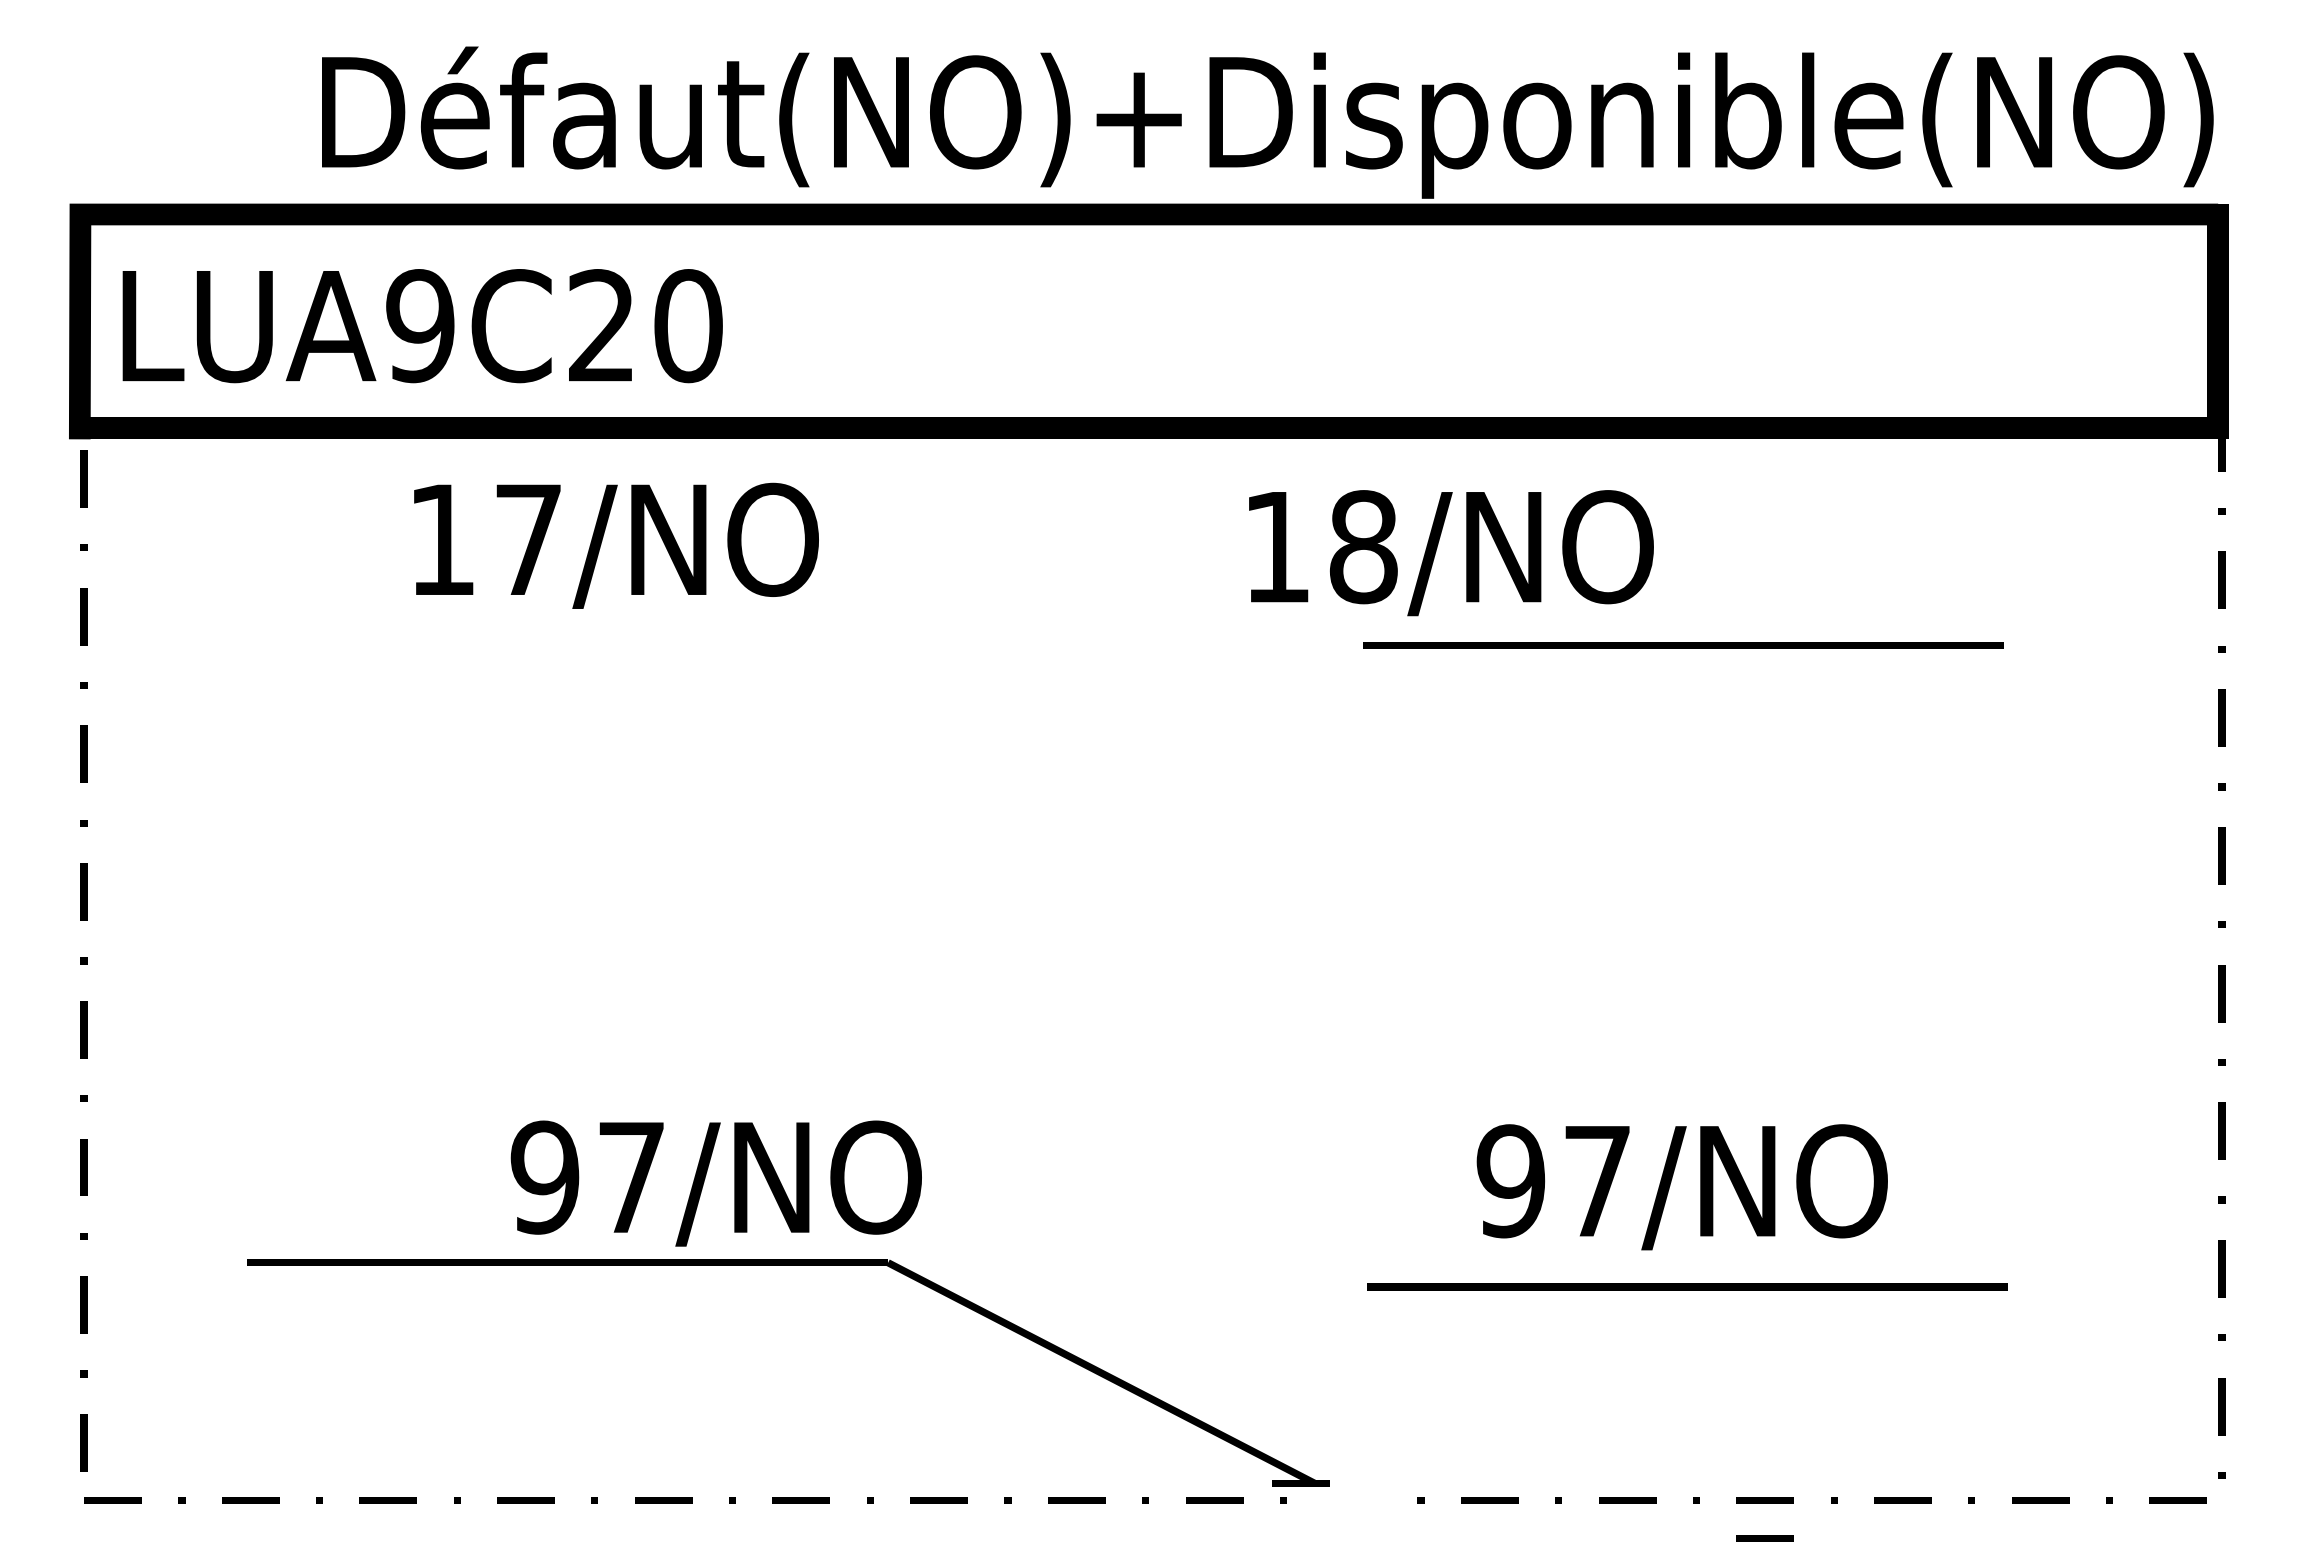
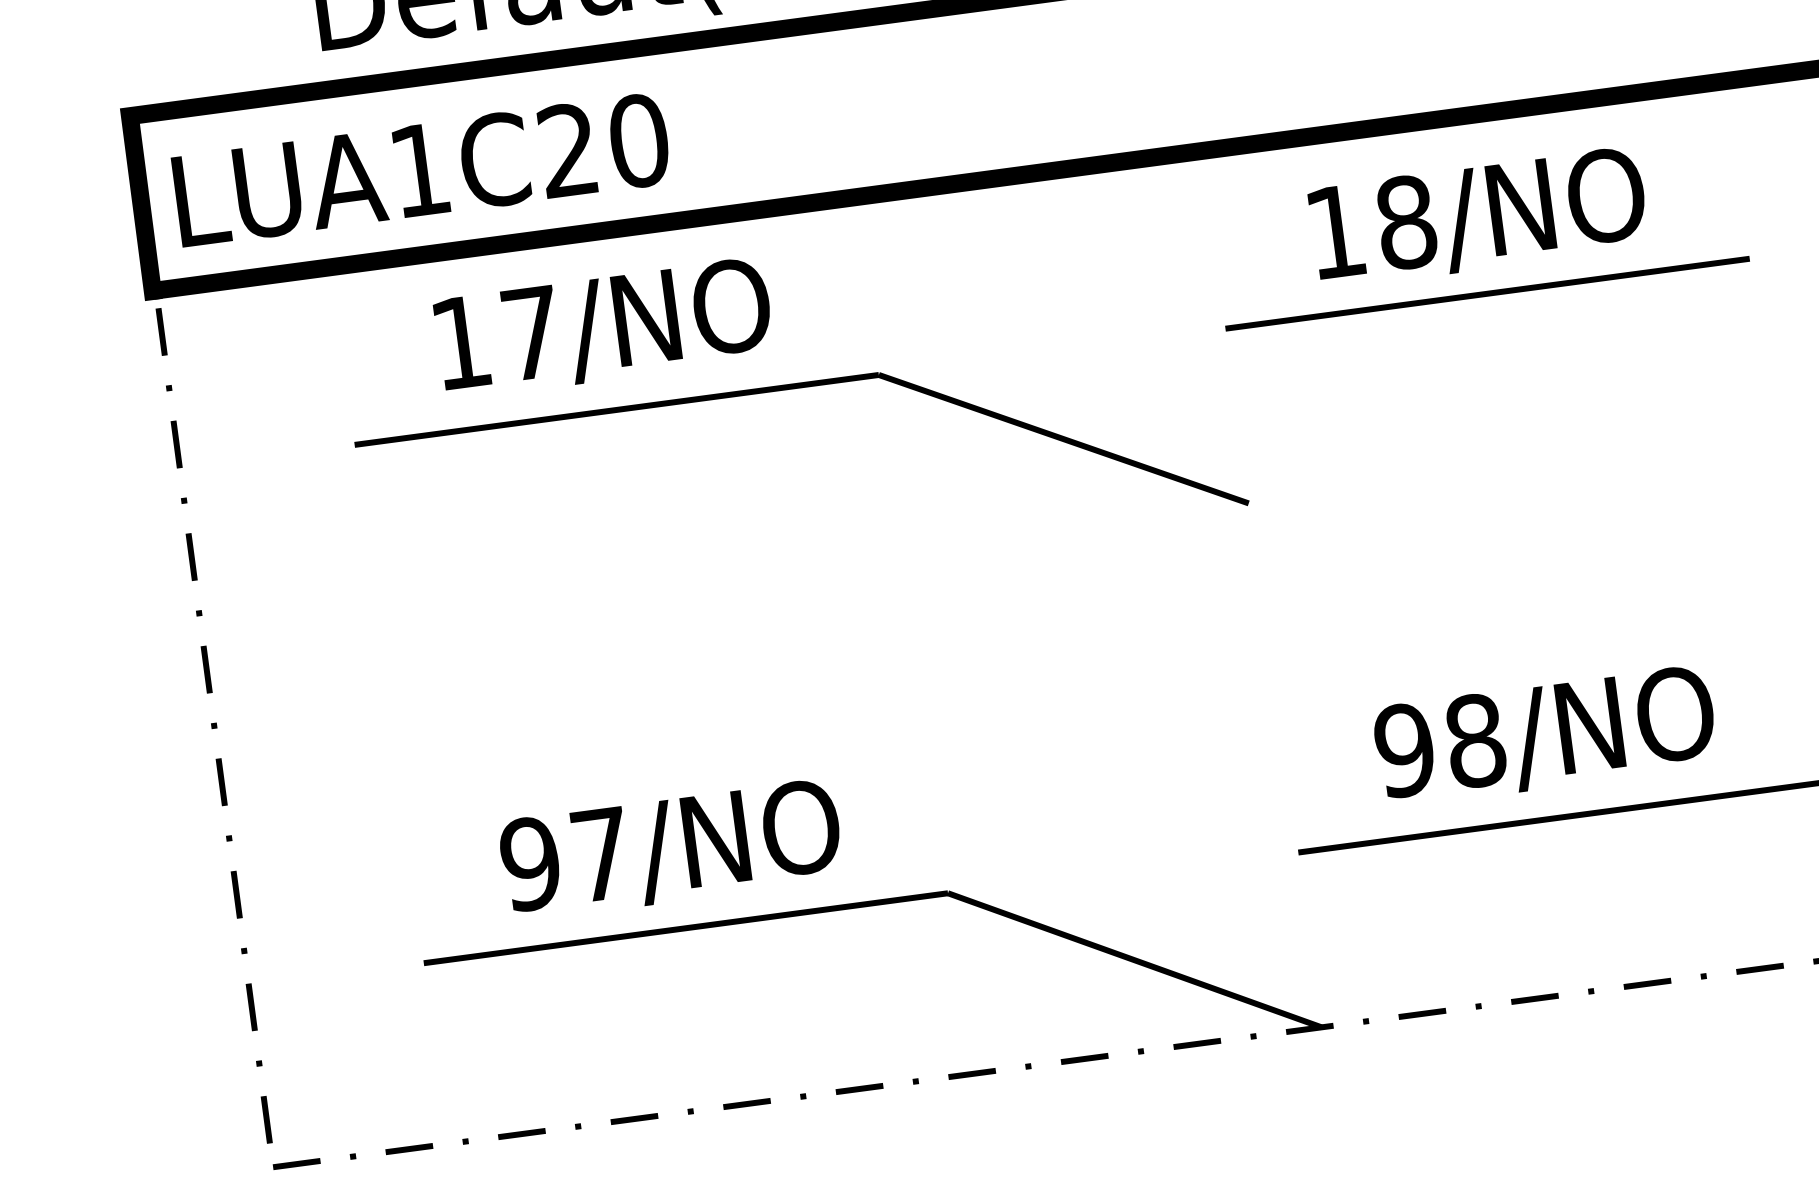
text: (420, 326) -> (420, 170), LUA9C20 -> LUA1C20
text: (1451, 553) -> (1478, 218), moved
part: (831, 648) -> (791, 388), added
text: (1597, 1181) -> (1475, 741), 97/NO -> 98/NO
text: (715, 1183) -> (670, 850), moved
part: (788, 1265) -> (866, 906), moved
line: (1764, 1538) -> (1650, 1014), removed

